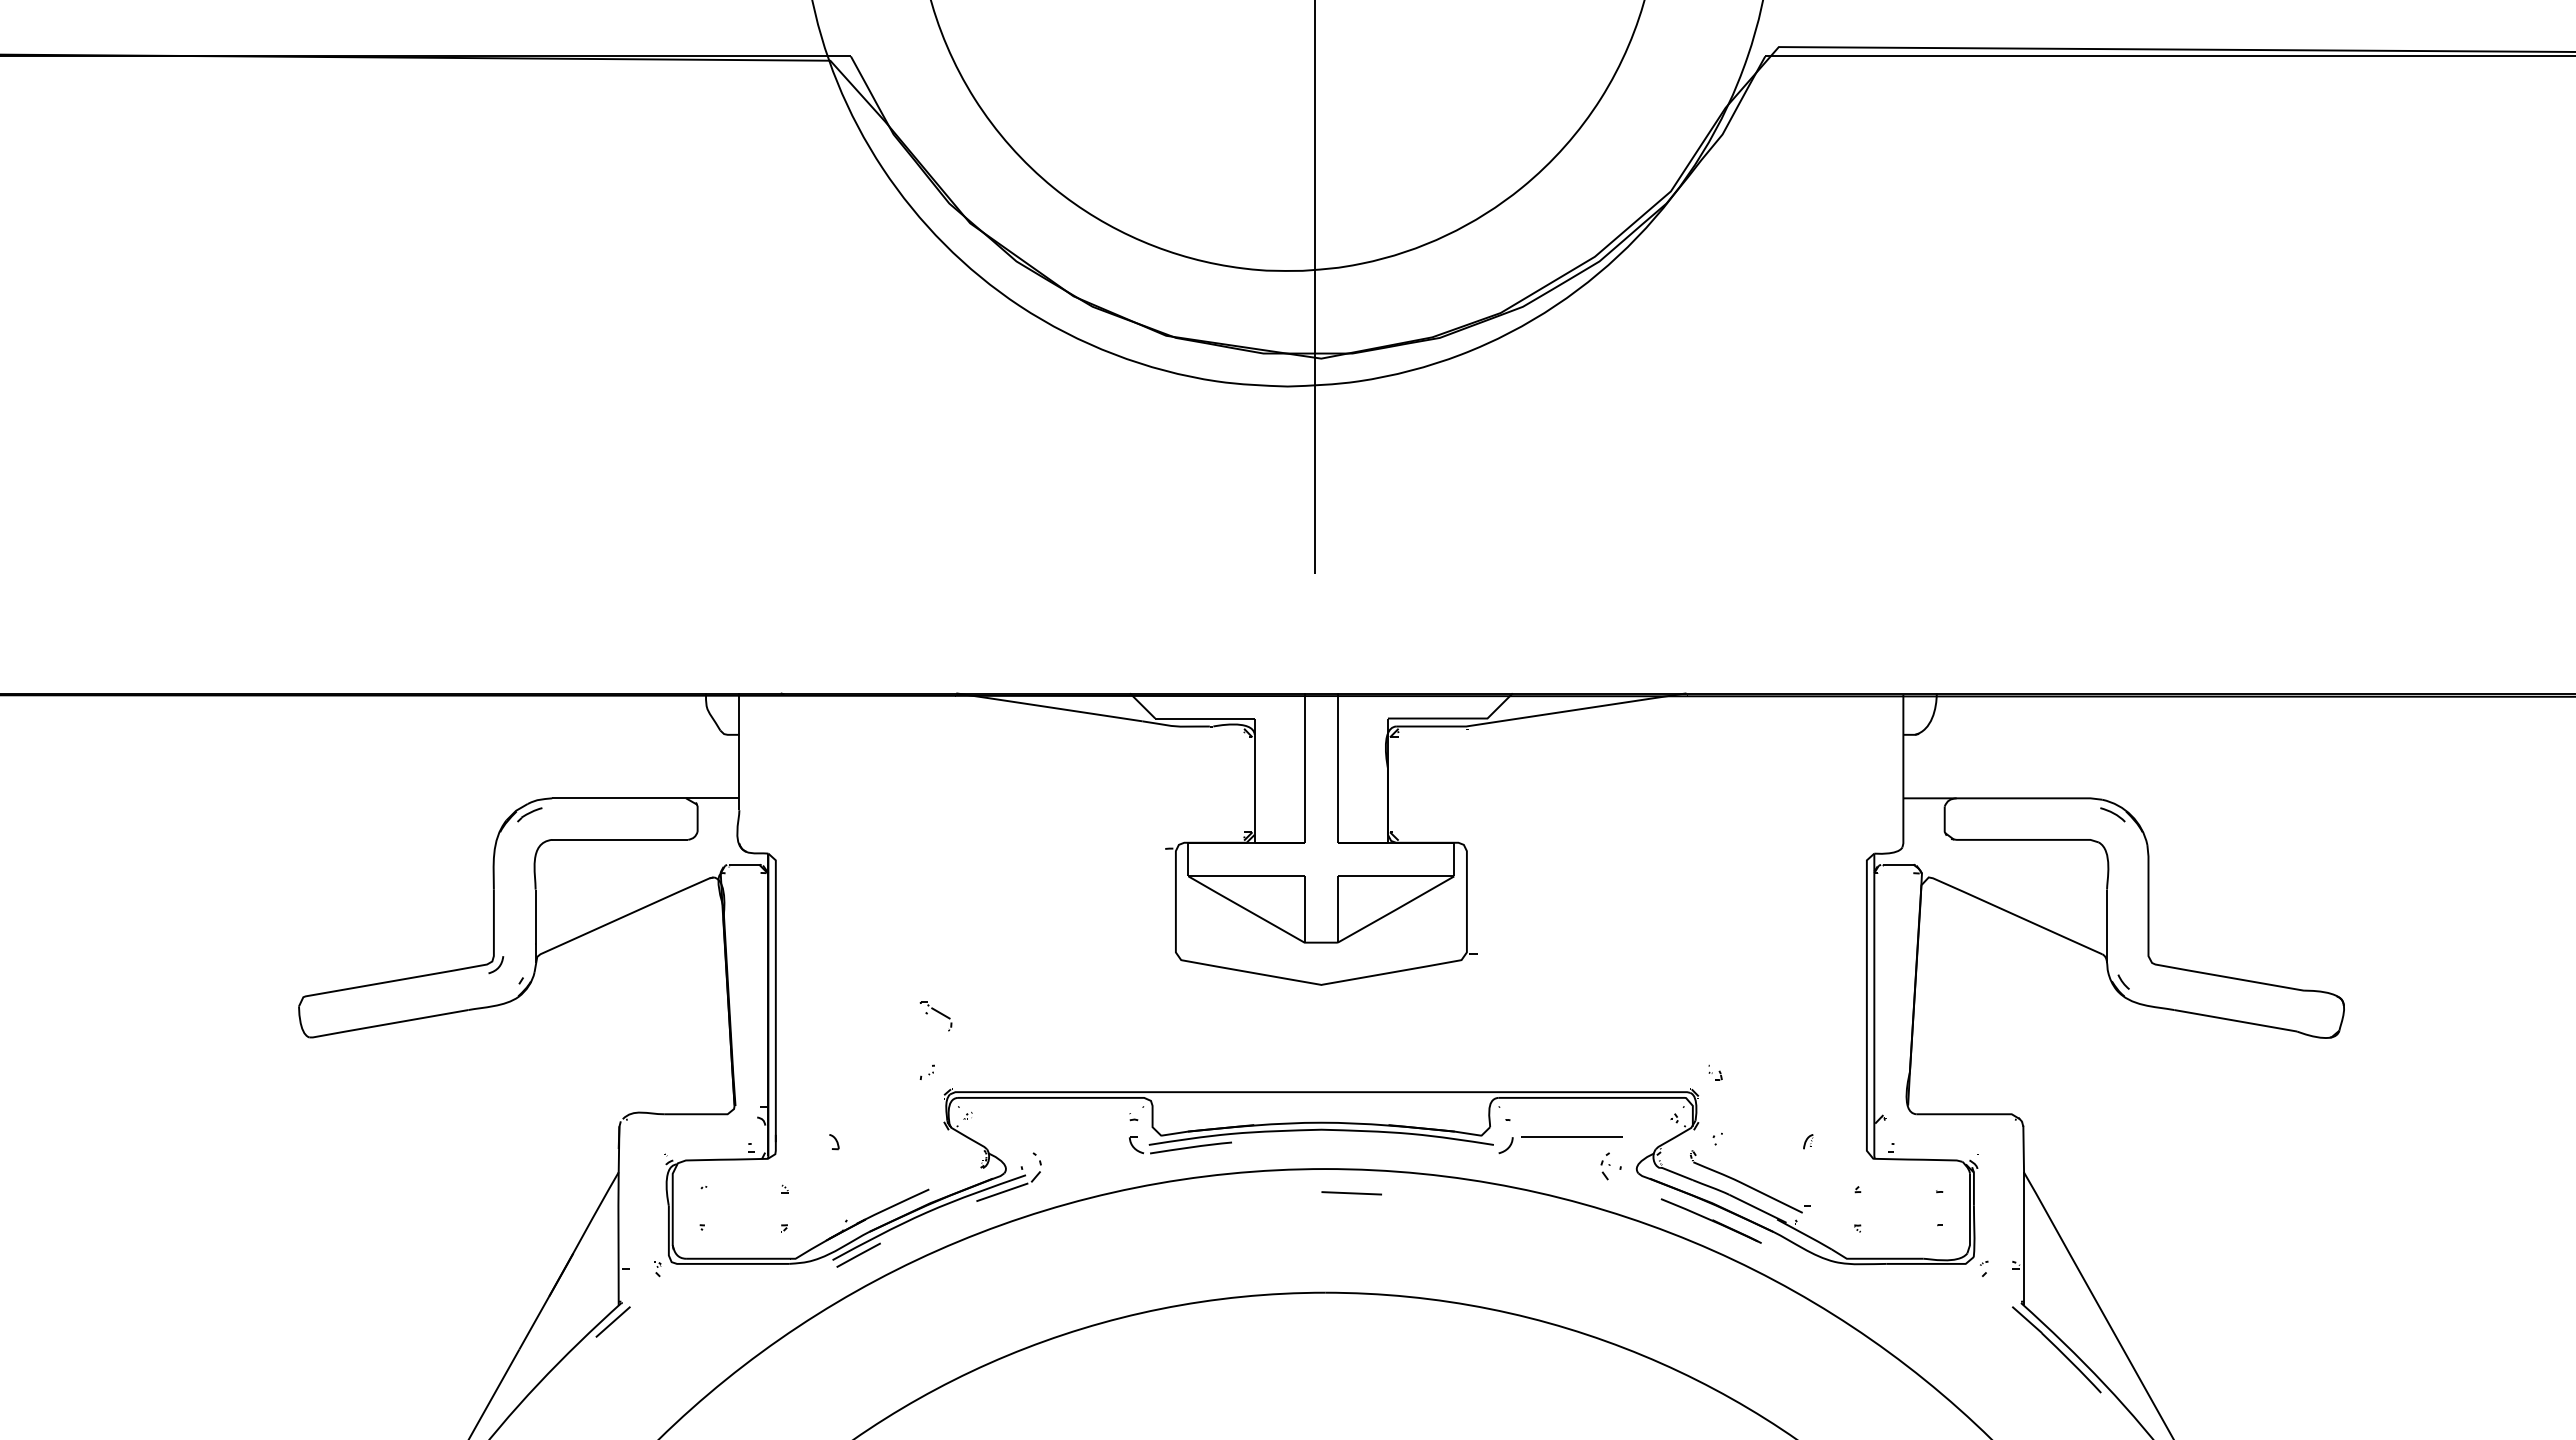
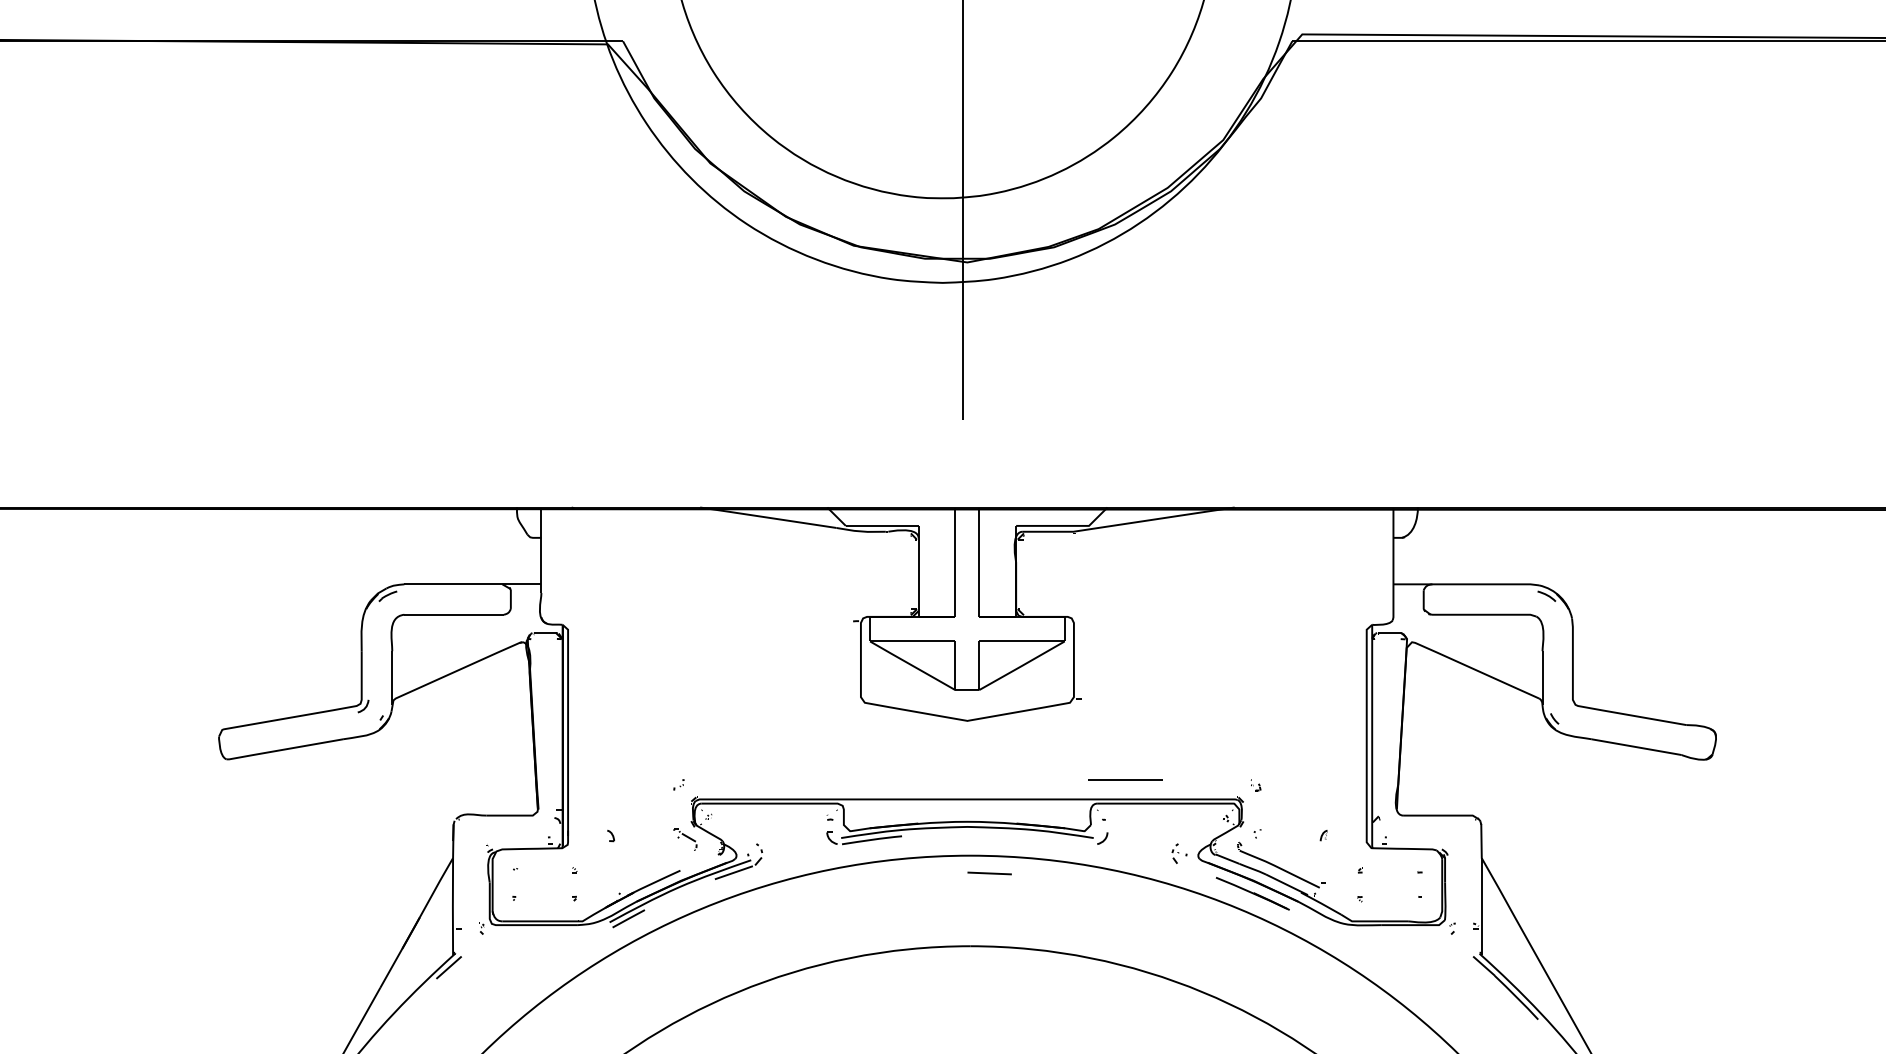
part: (935, 1016) -> (684, 839), moved
line: (1571, 1136) -> (1124, 779), moved

